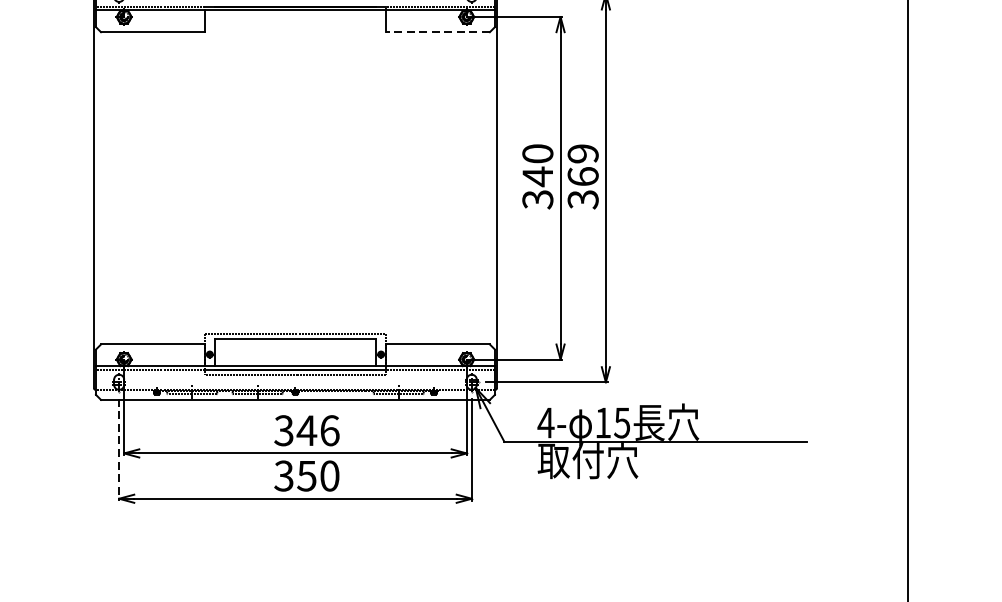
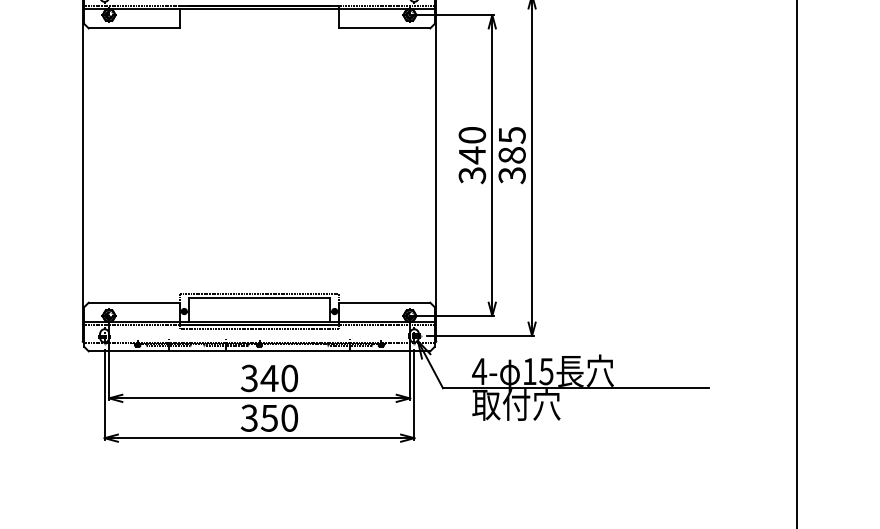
line: (437, 32) -> (384, 28), dashed -> solid
text: (582, 165) -> (511, 145), 369 -> 385
text: (329, 430) -> (289, 378), 346 -> 340
line: (118, 450) -> (104, 395), dashed -> solid

